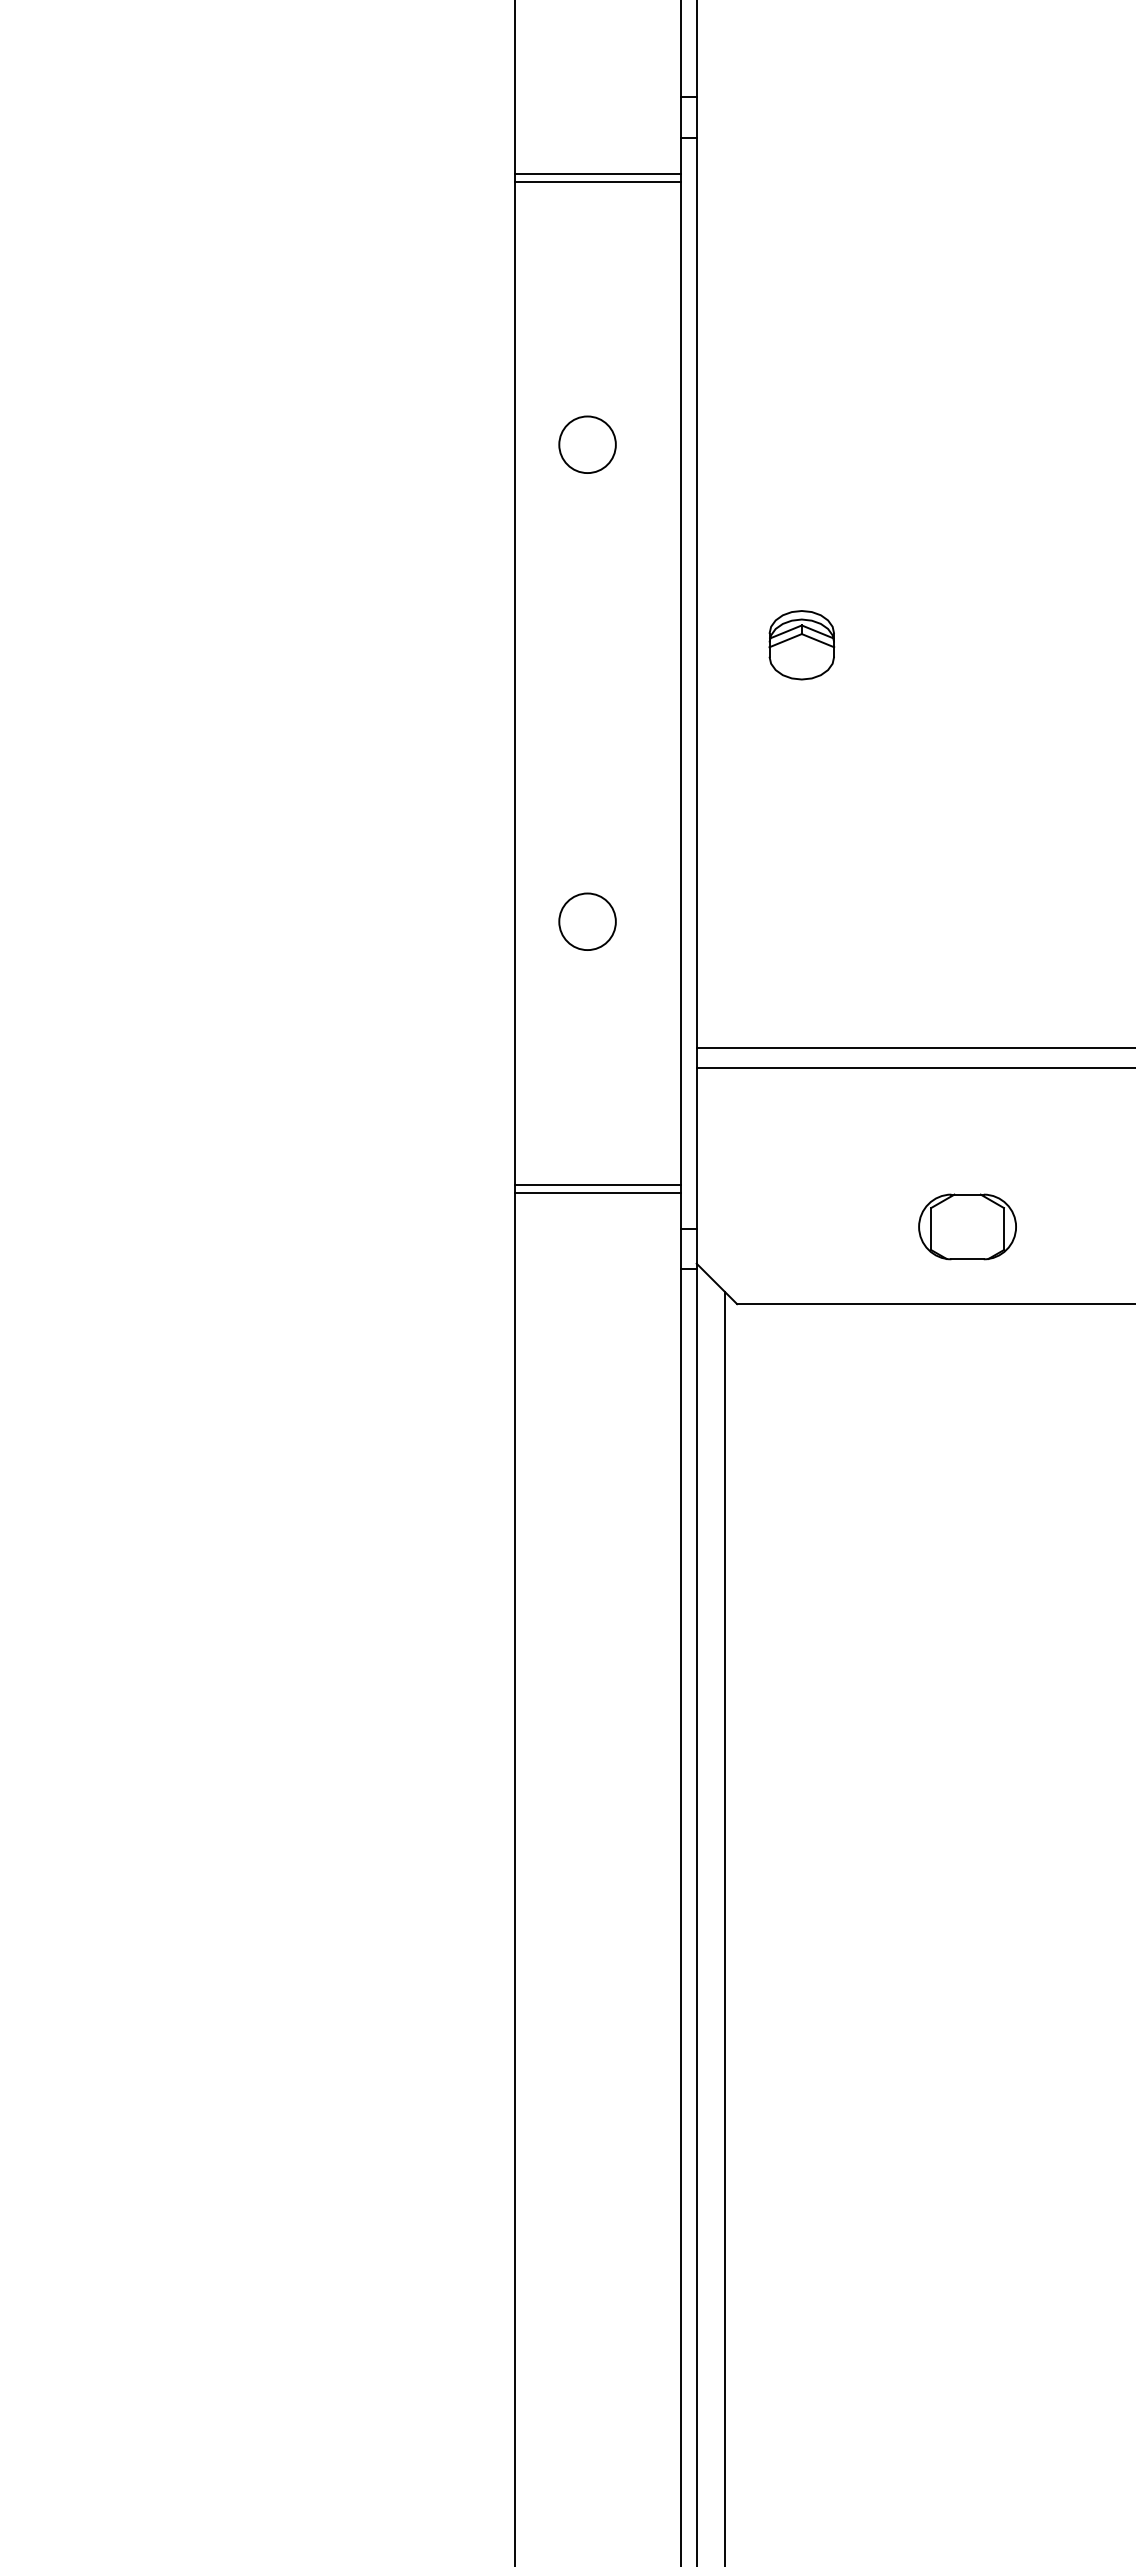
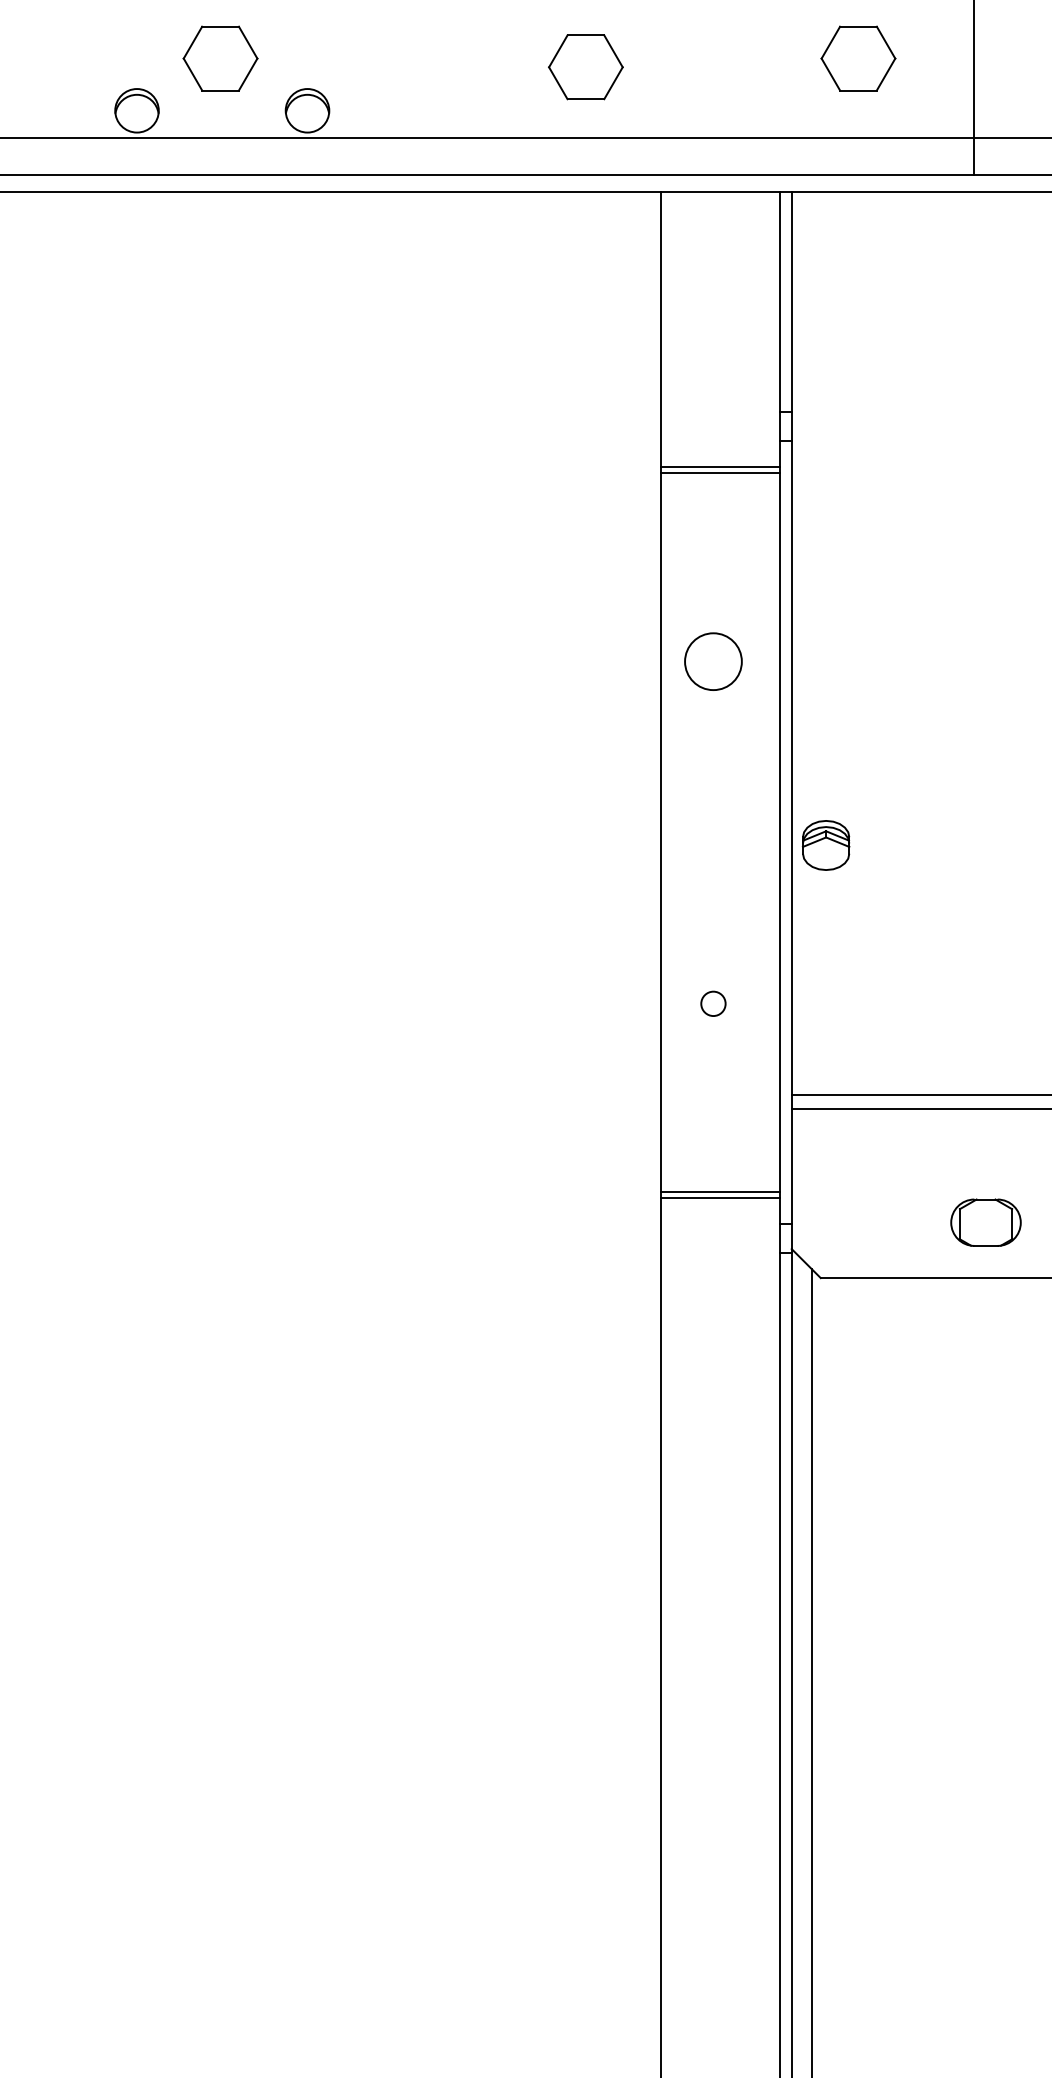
circle: (587, 444) -> (713, 661), size x1.4
part: (800, 645) -> (825, 845), moved
circle: (587, 921) -> (713, 1003), size x0.6

